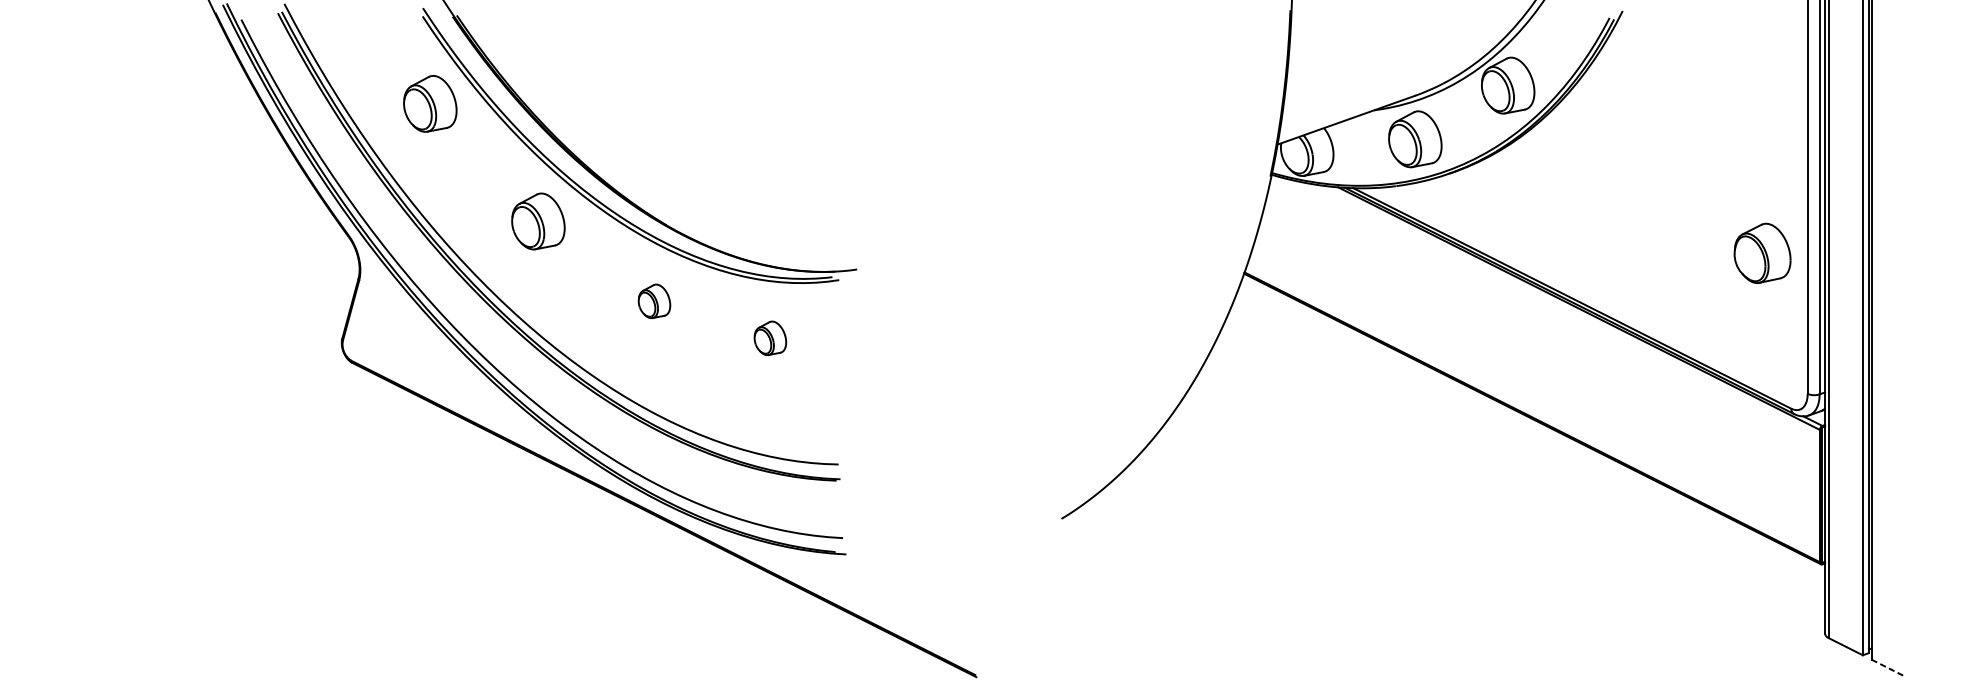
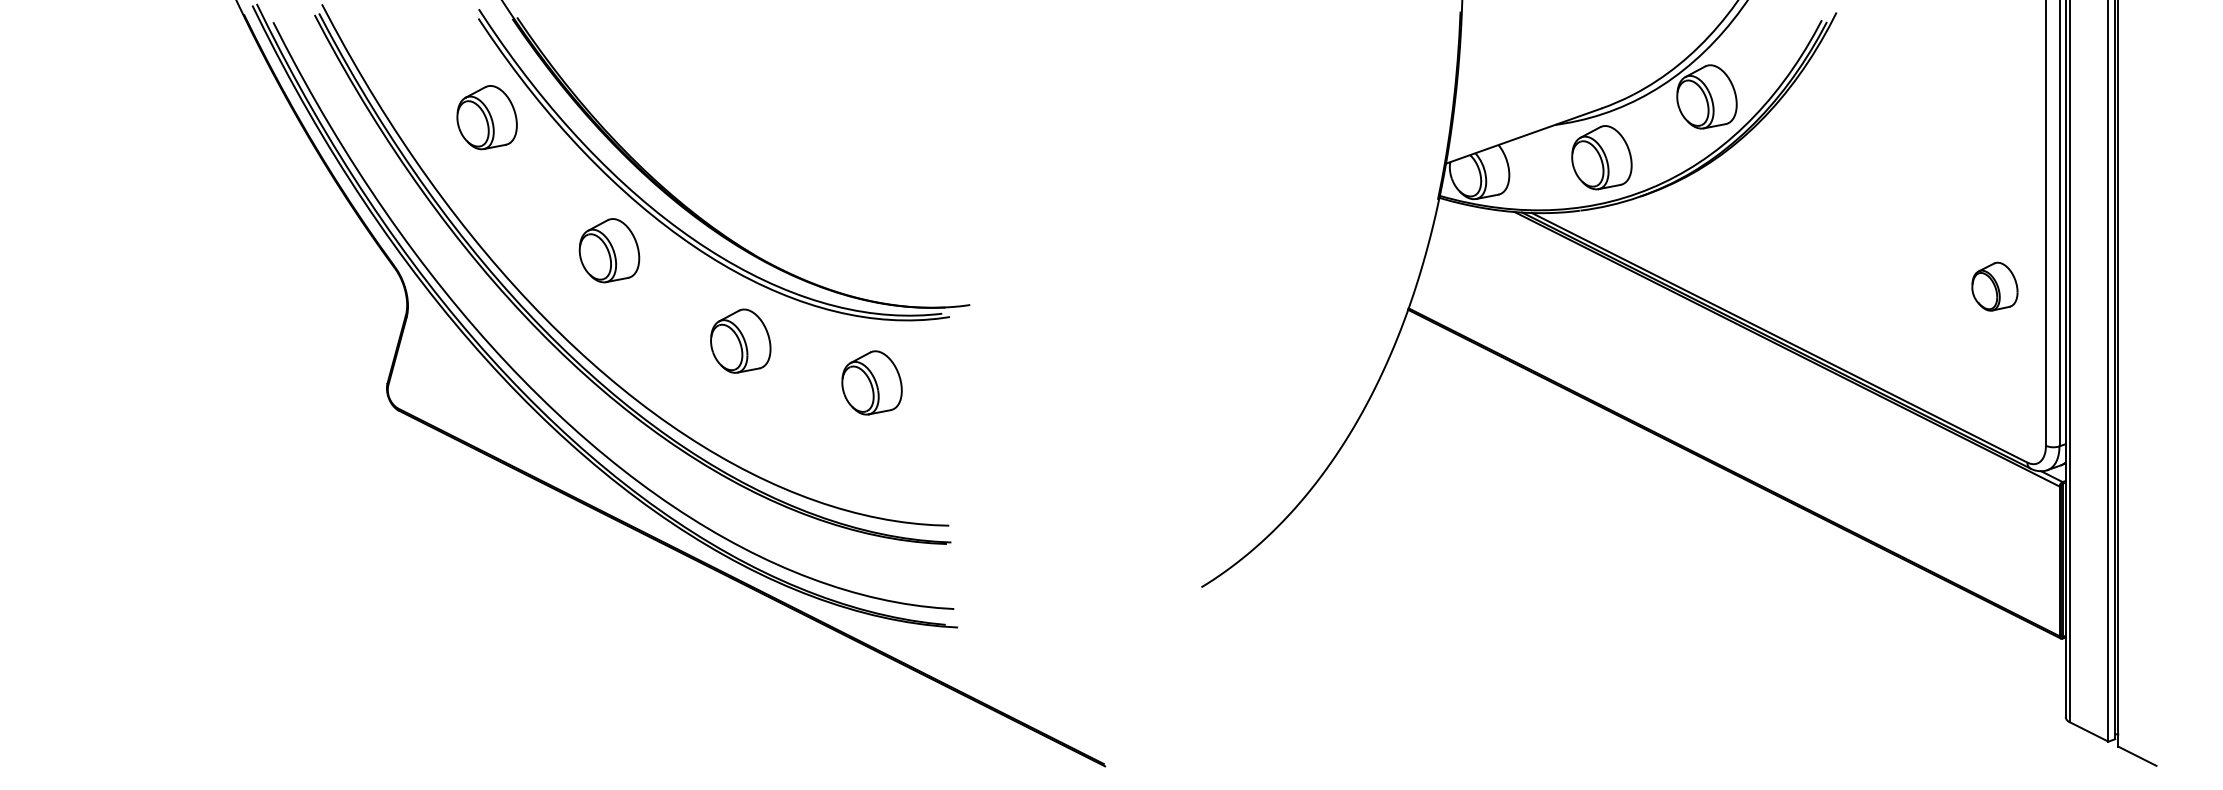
part: (1762, 253) -> (1994, 286), size x0.71
part: (654, 300) -> (740, 340), size x1.67
part: (769, 337) -> (871, 382), size x1.67
line: (1888, 668) -> (2137, 756), dashed -> solid

